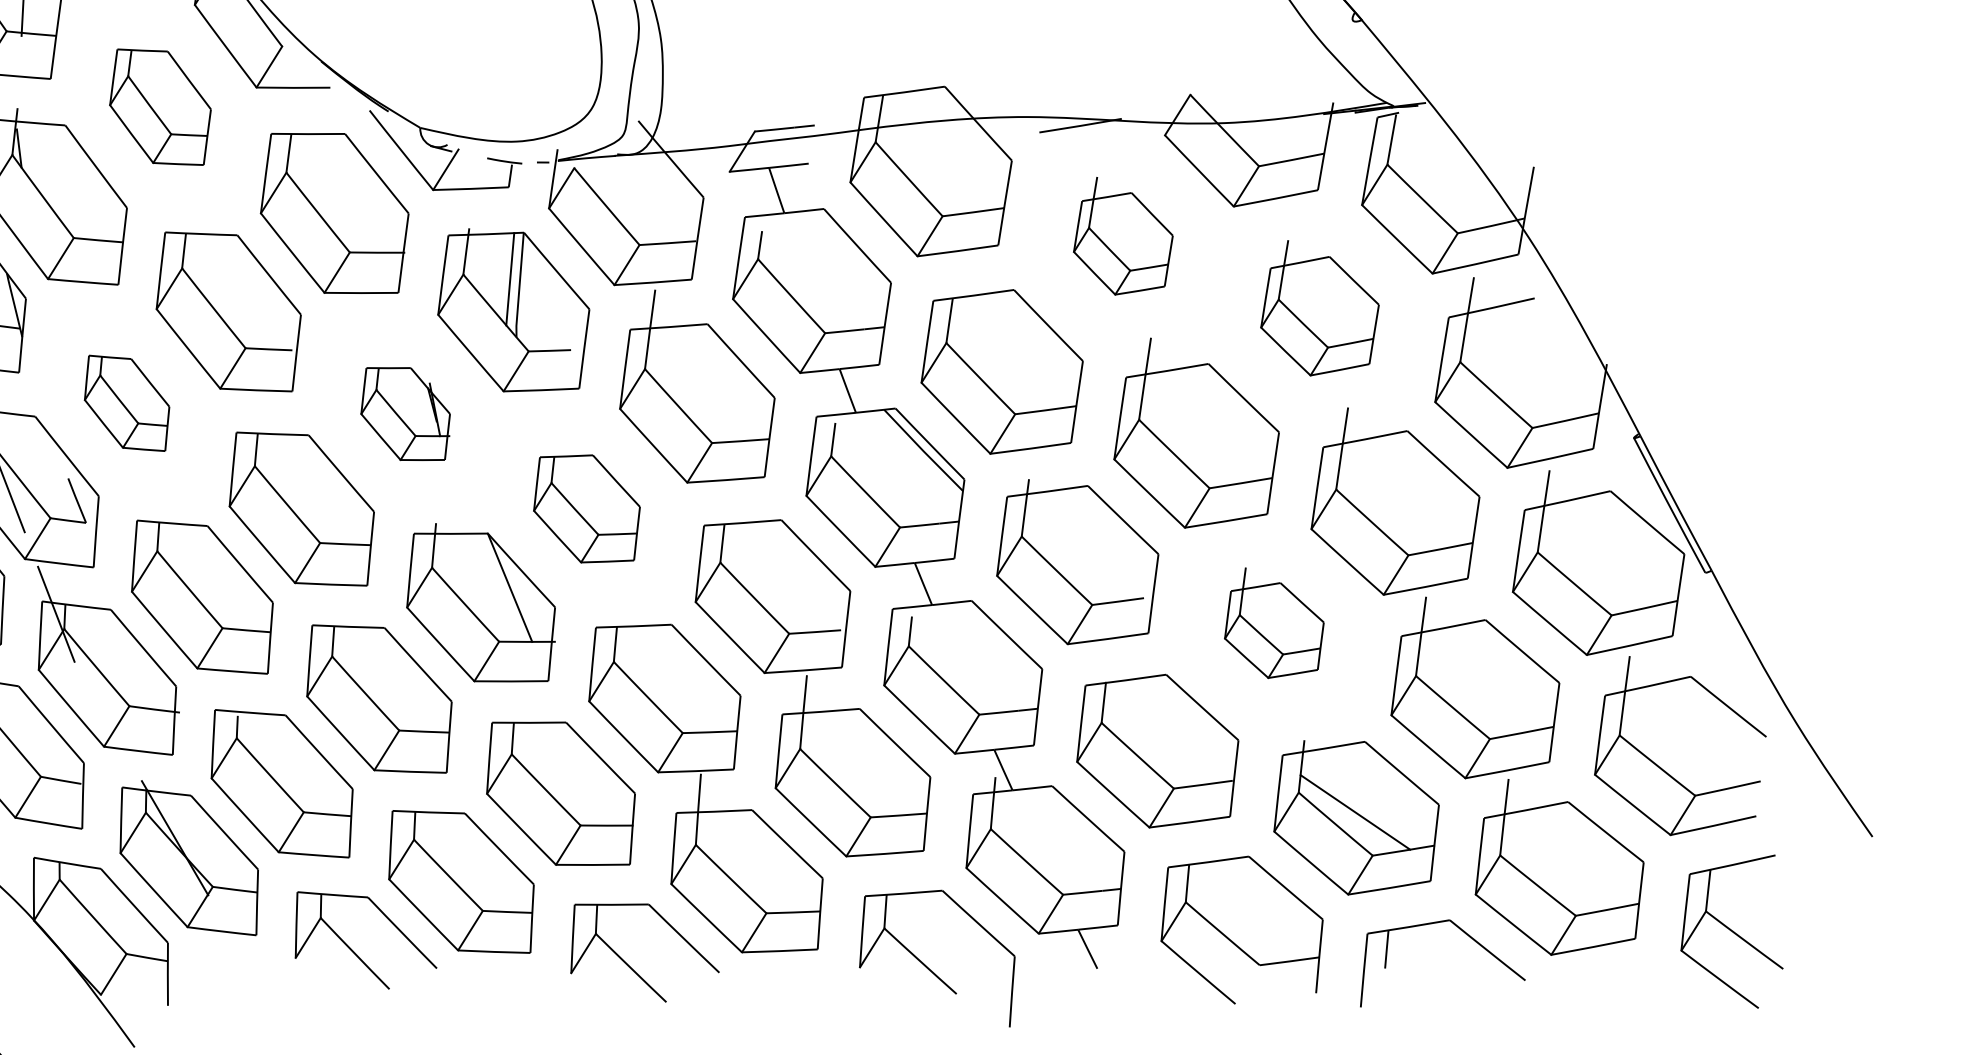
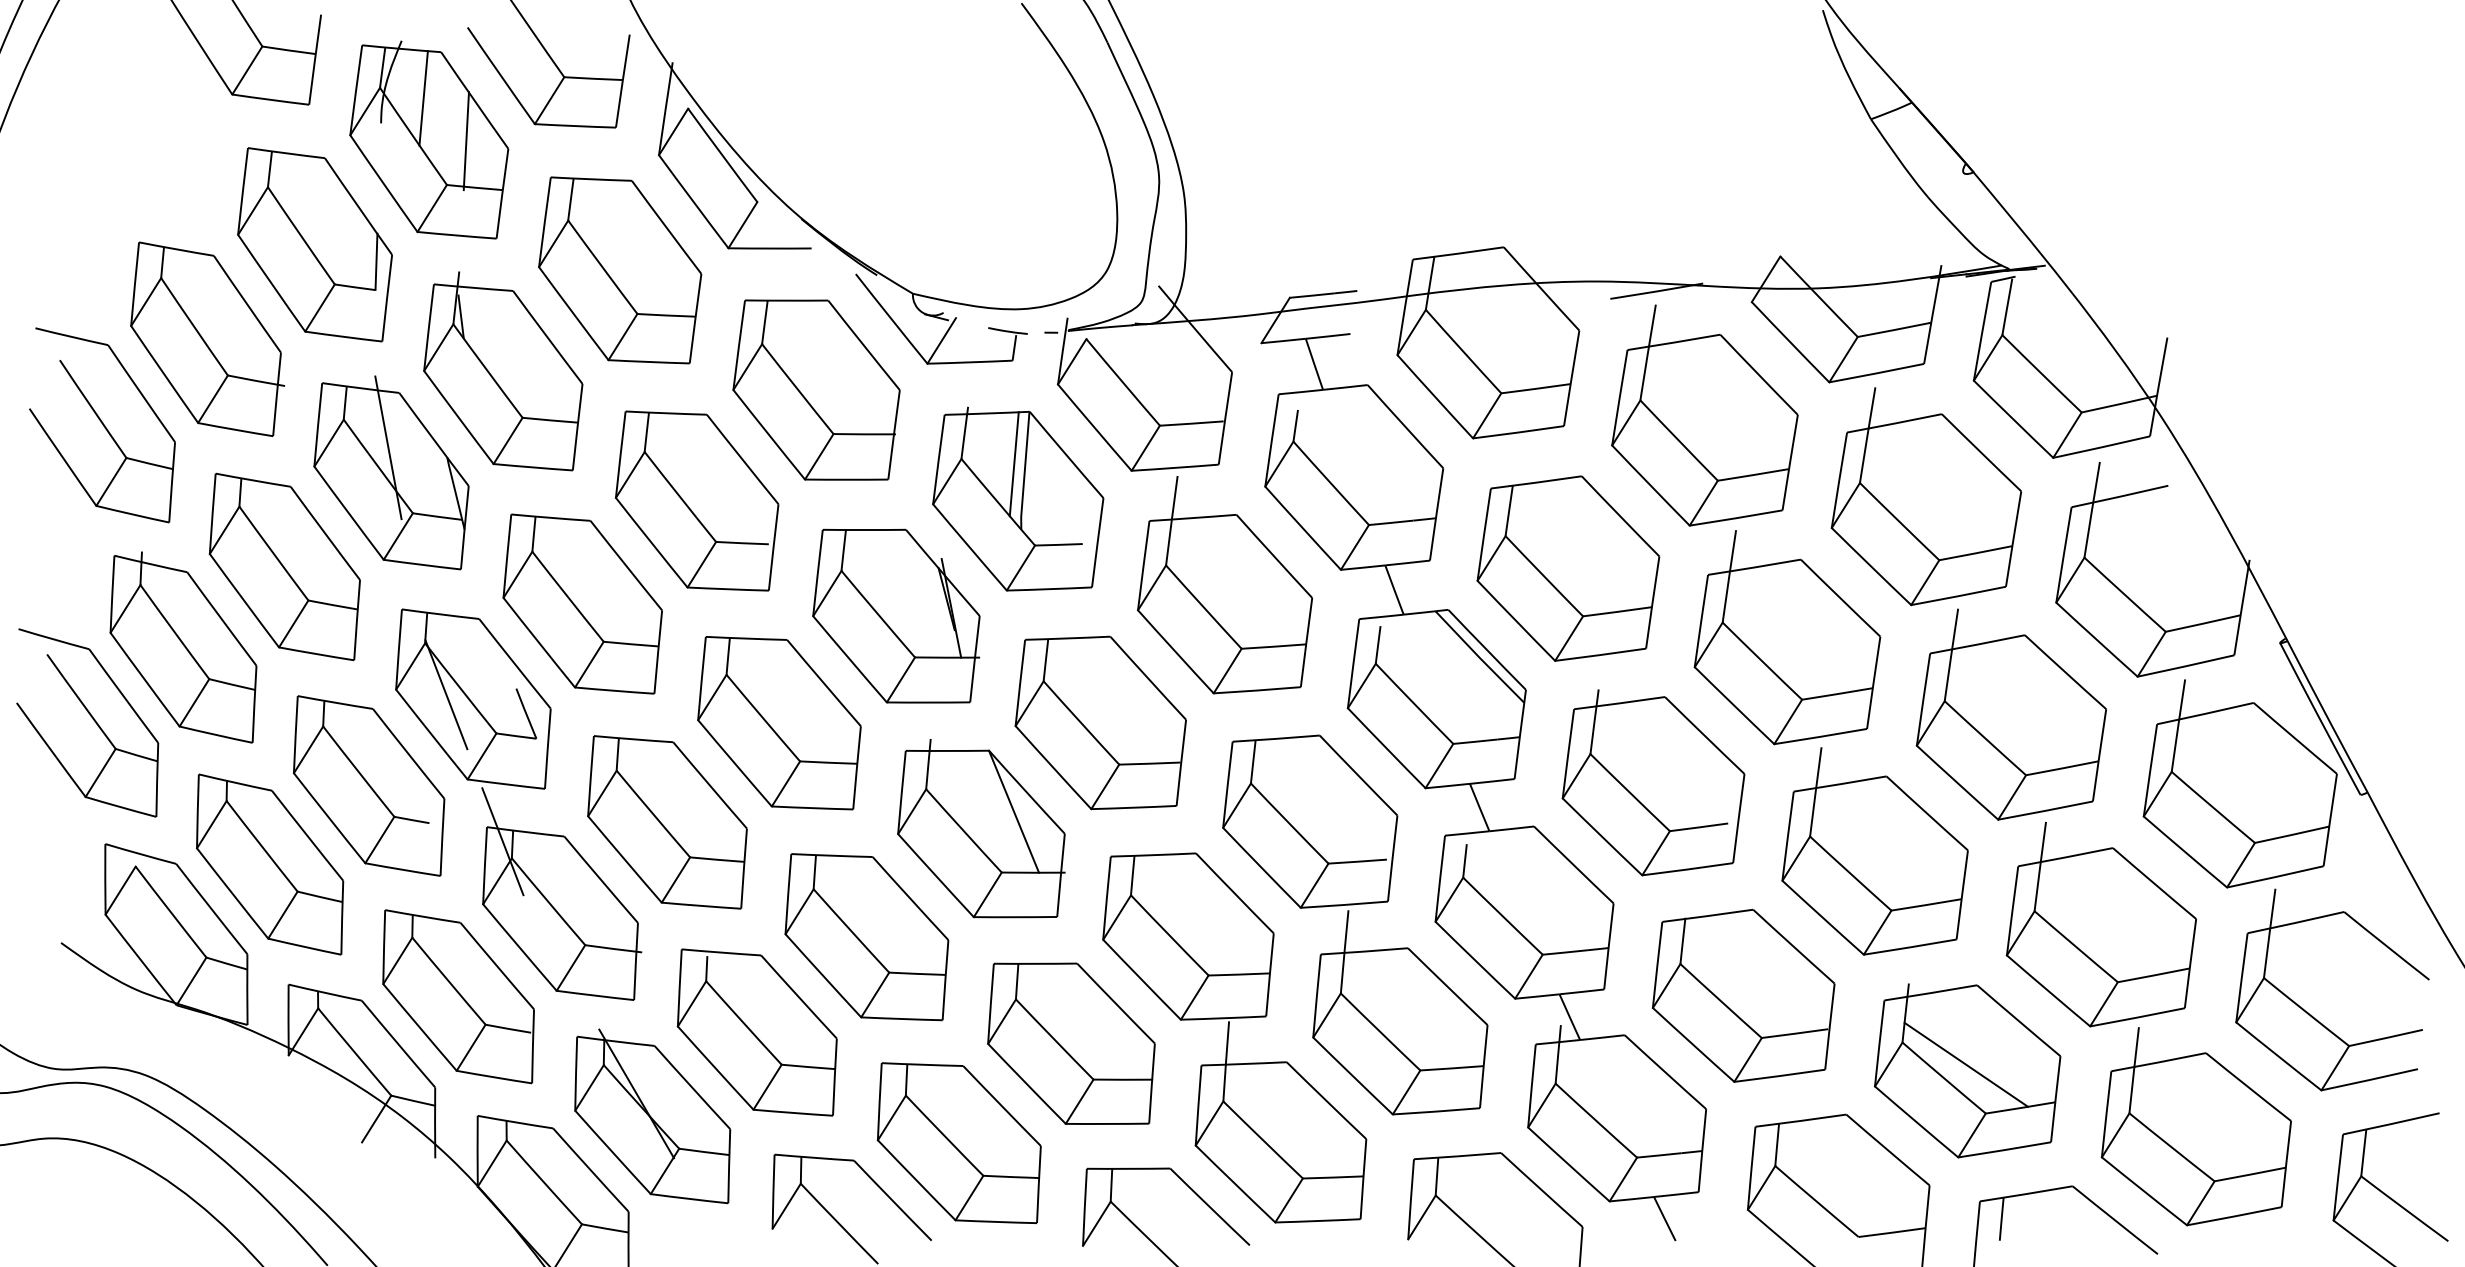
part: (160, 107) -> (620, 270), size x1.43
part: (1122, 235) -> (1704, 415), size x1.67
part: (1320, 307) -> (1926, 496), size x1.43
part: (126, 402) -> (582, 603), size x1.67
part: (405, 413) -> (896, 615), size x1.67
part: (586, 508) -> (1100, 722), size x1.43
part: (1273, 623) -> (1874, 851), size x1.67

